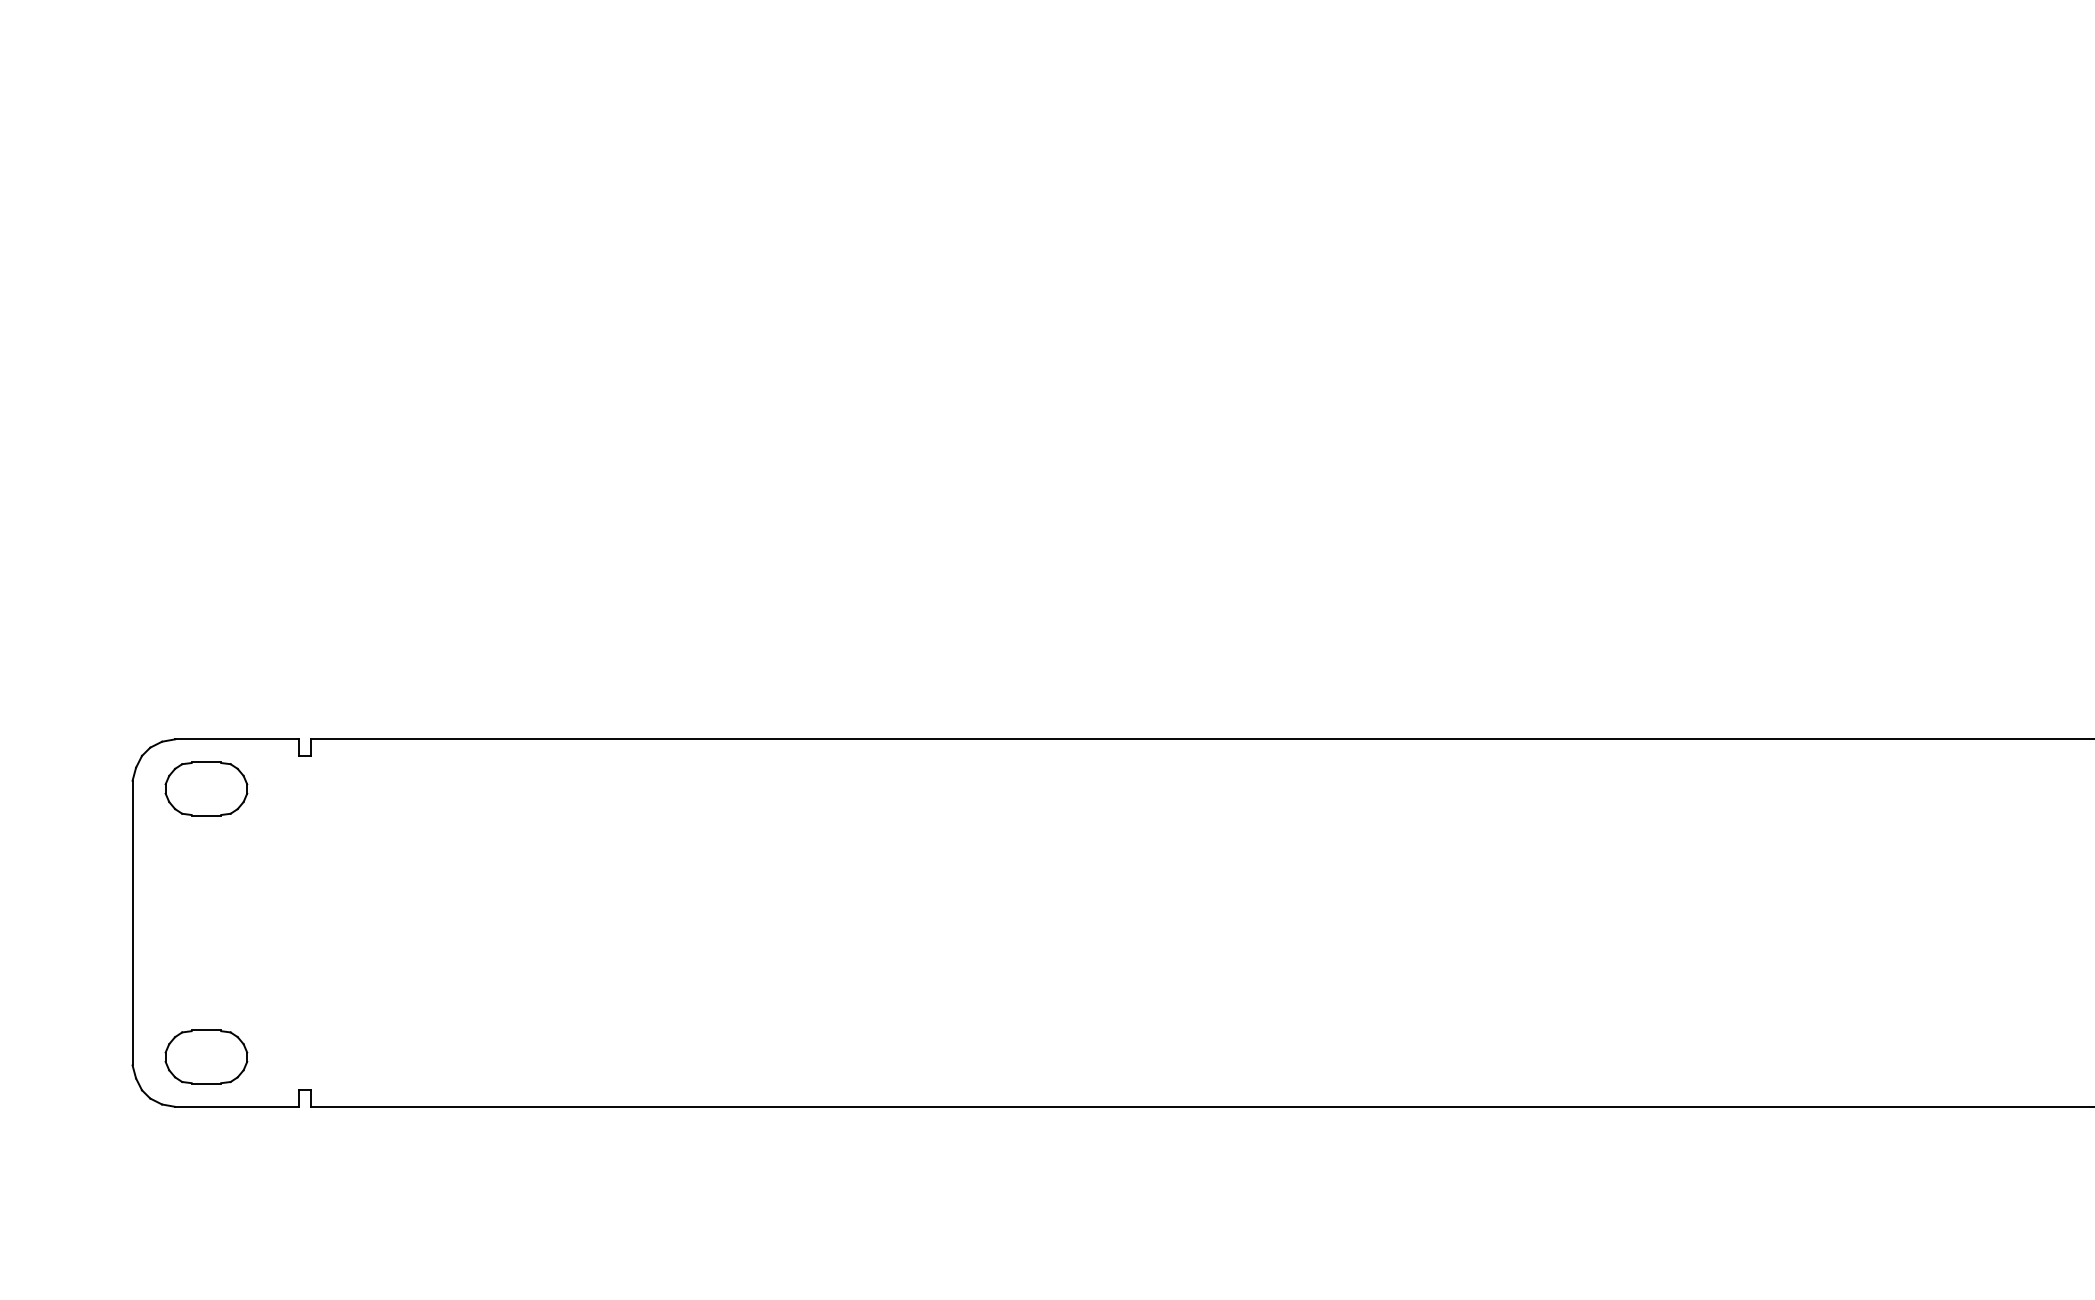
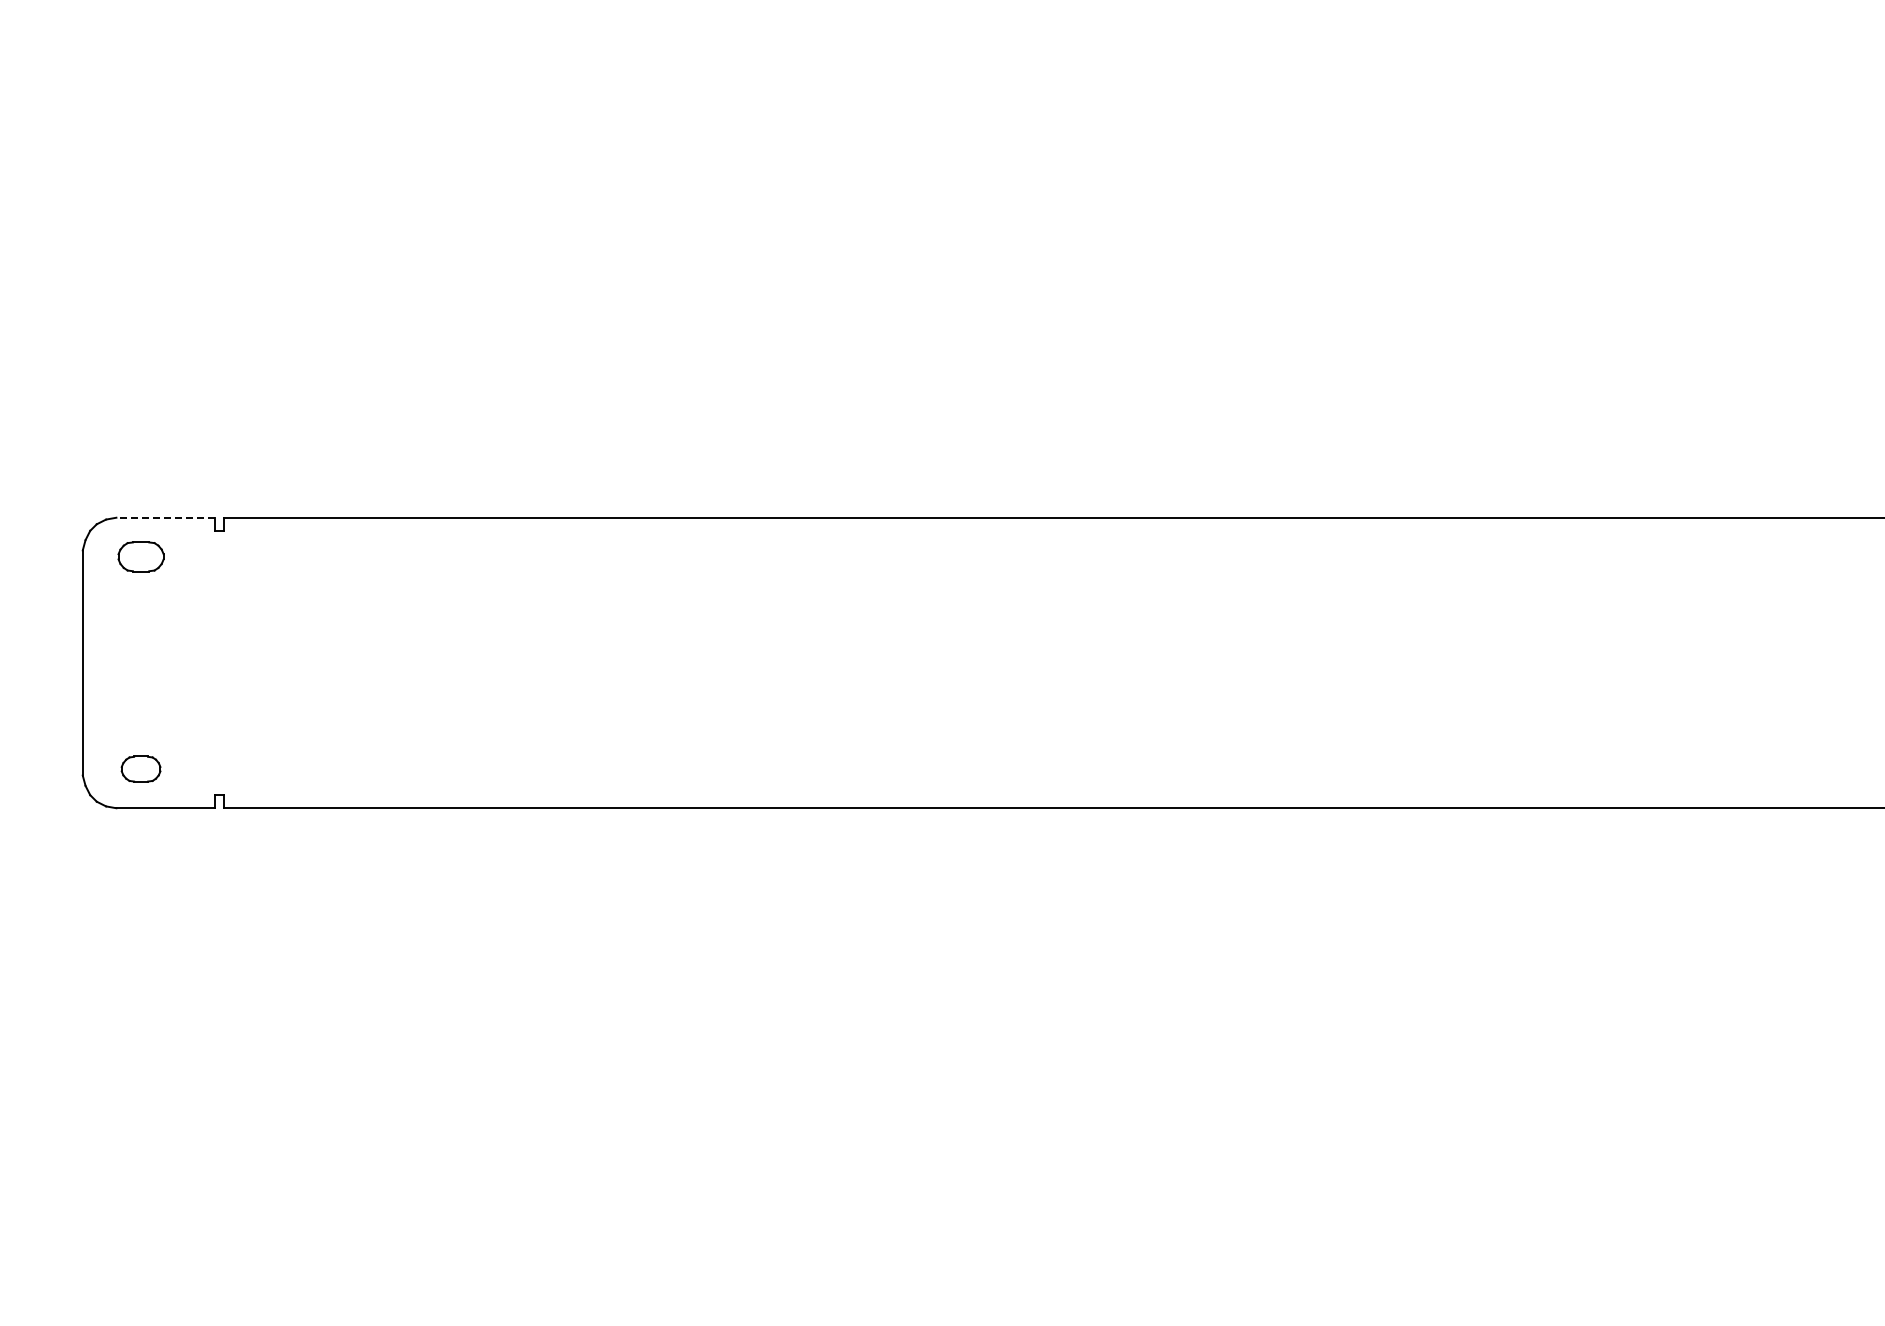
line: (235, 739) -> (164, 517), solid -> dashed
part: (205, 788) -> (140, 556), size x0.7
part: (205, 1057) -> (140, 769), size x0.6

